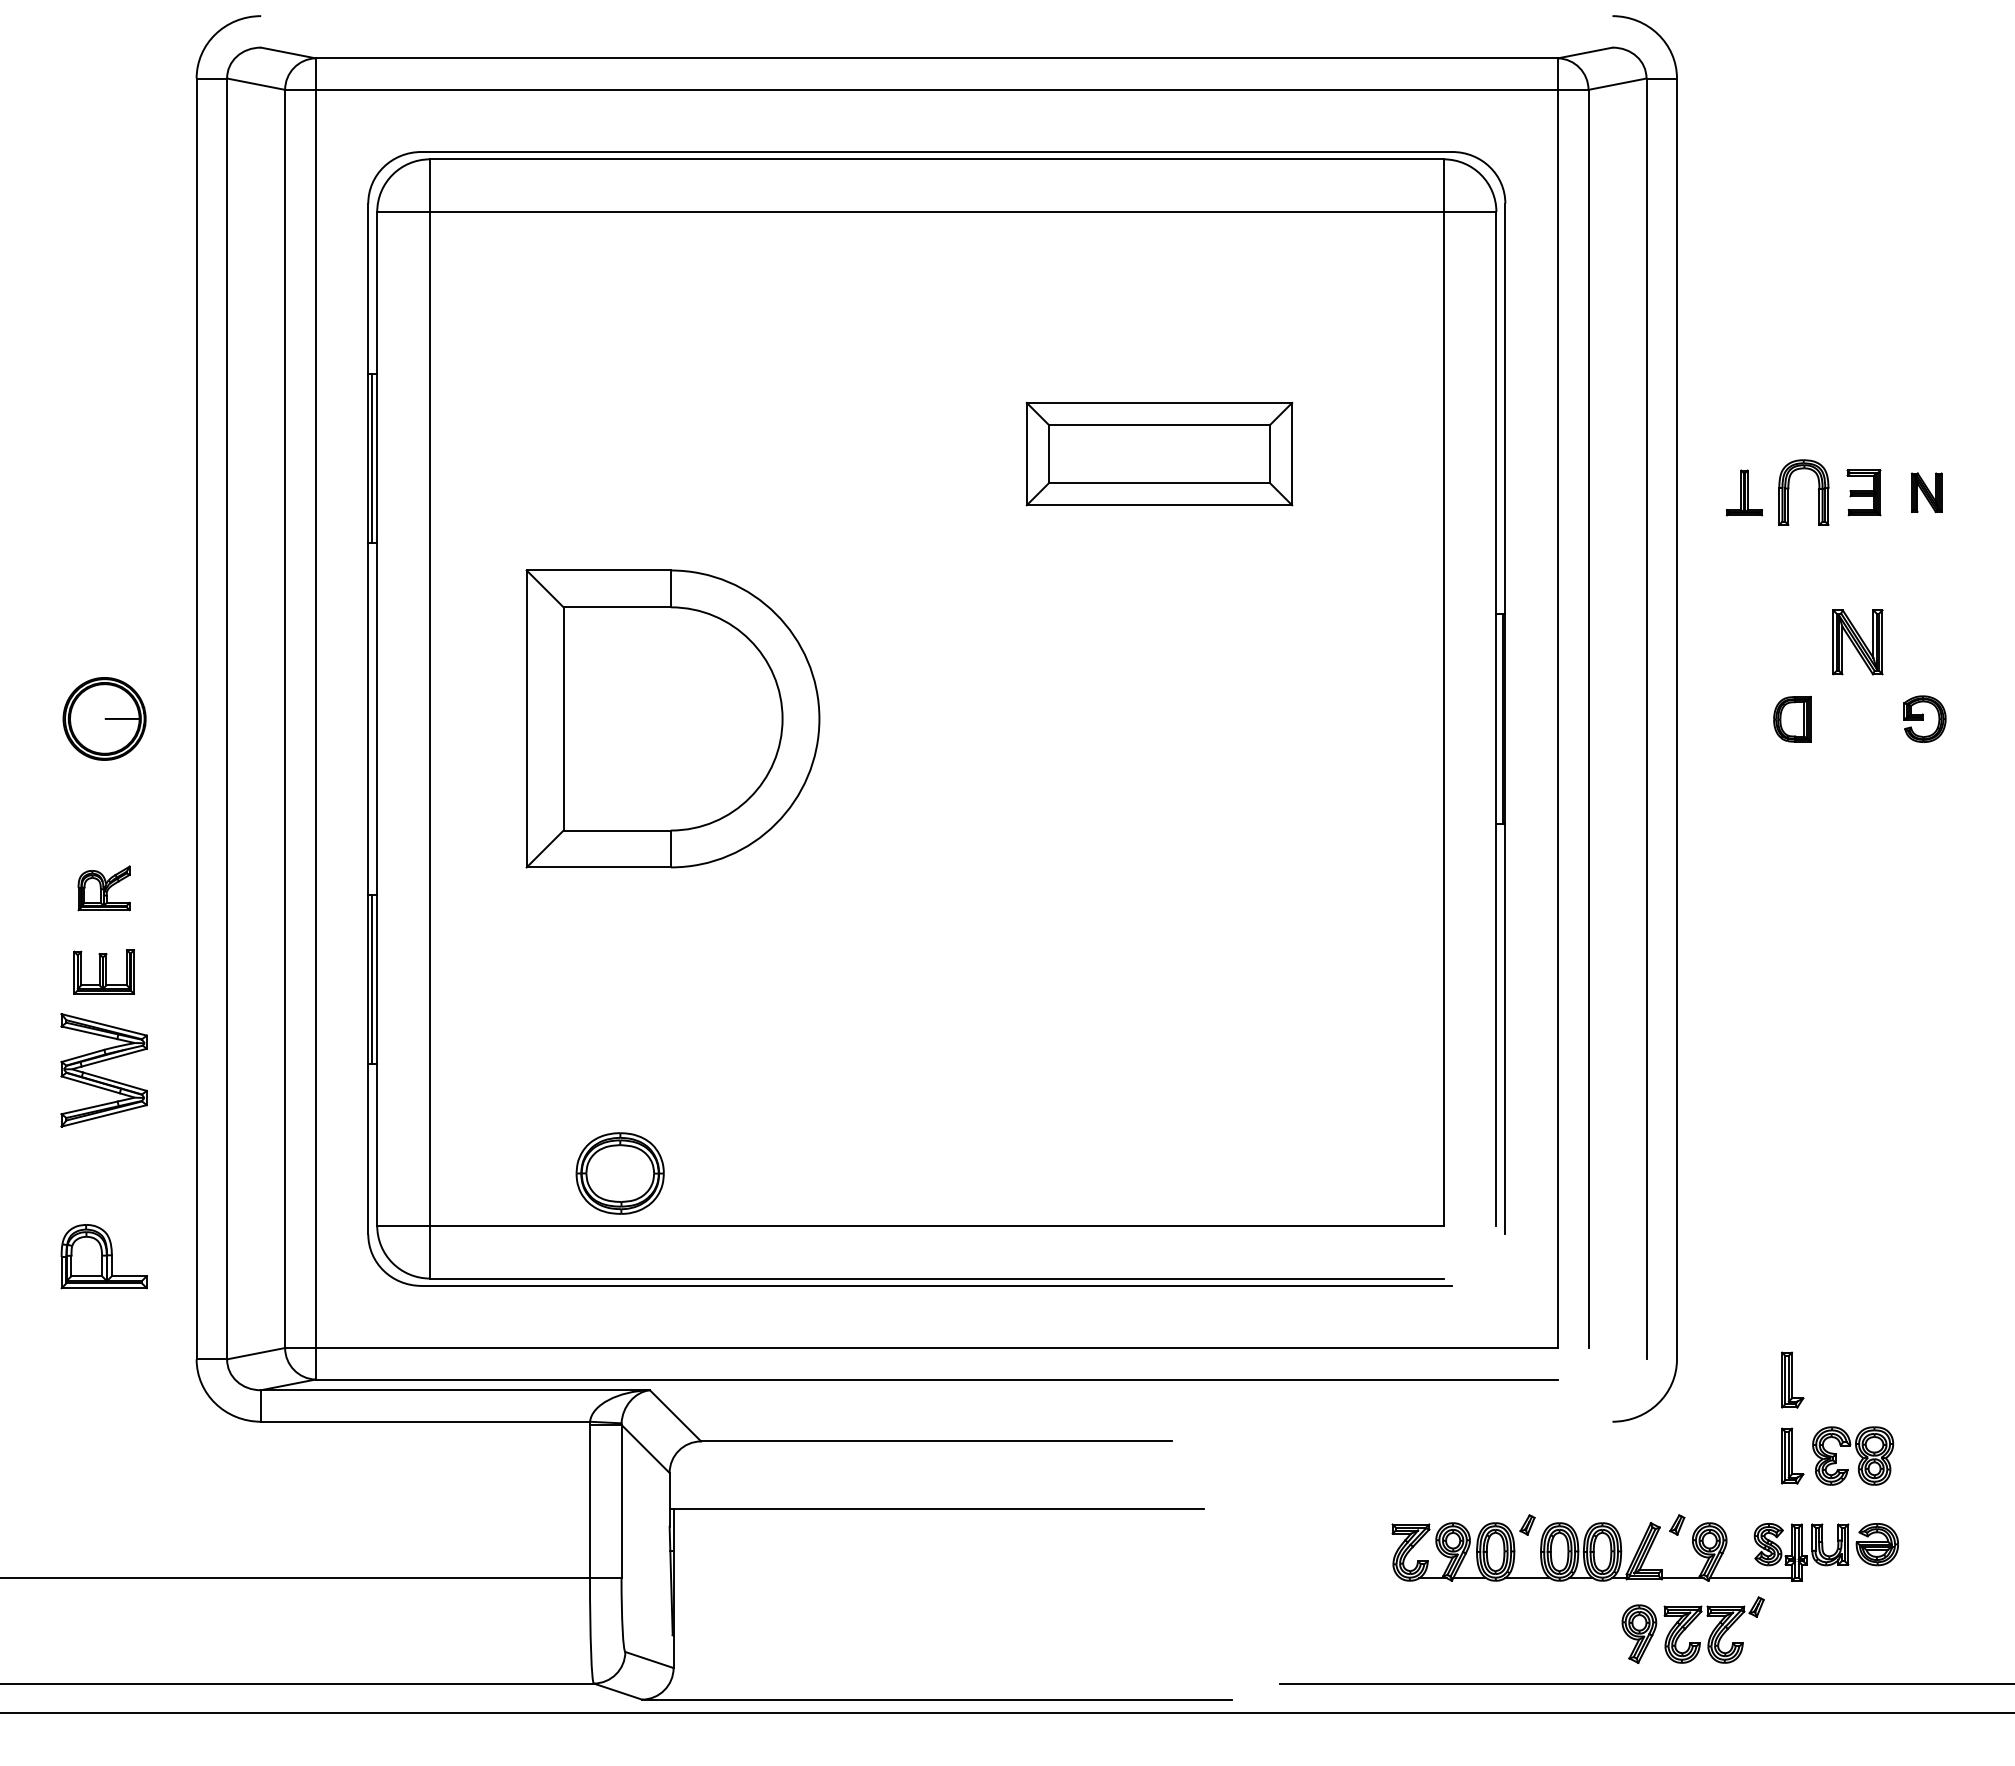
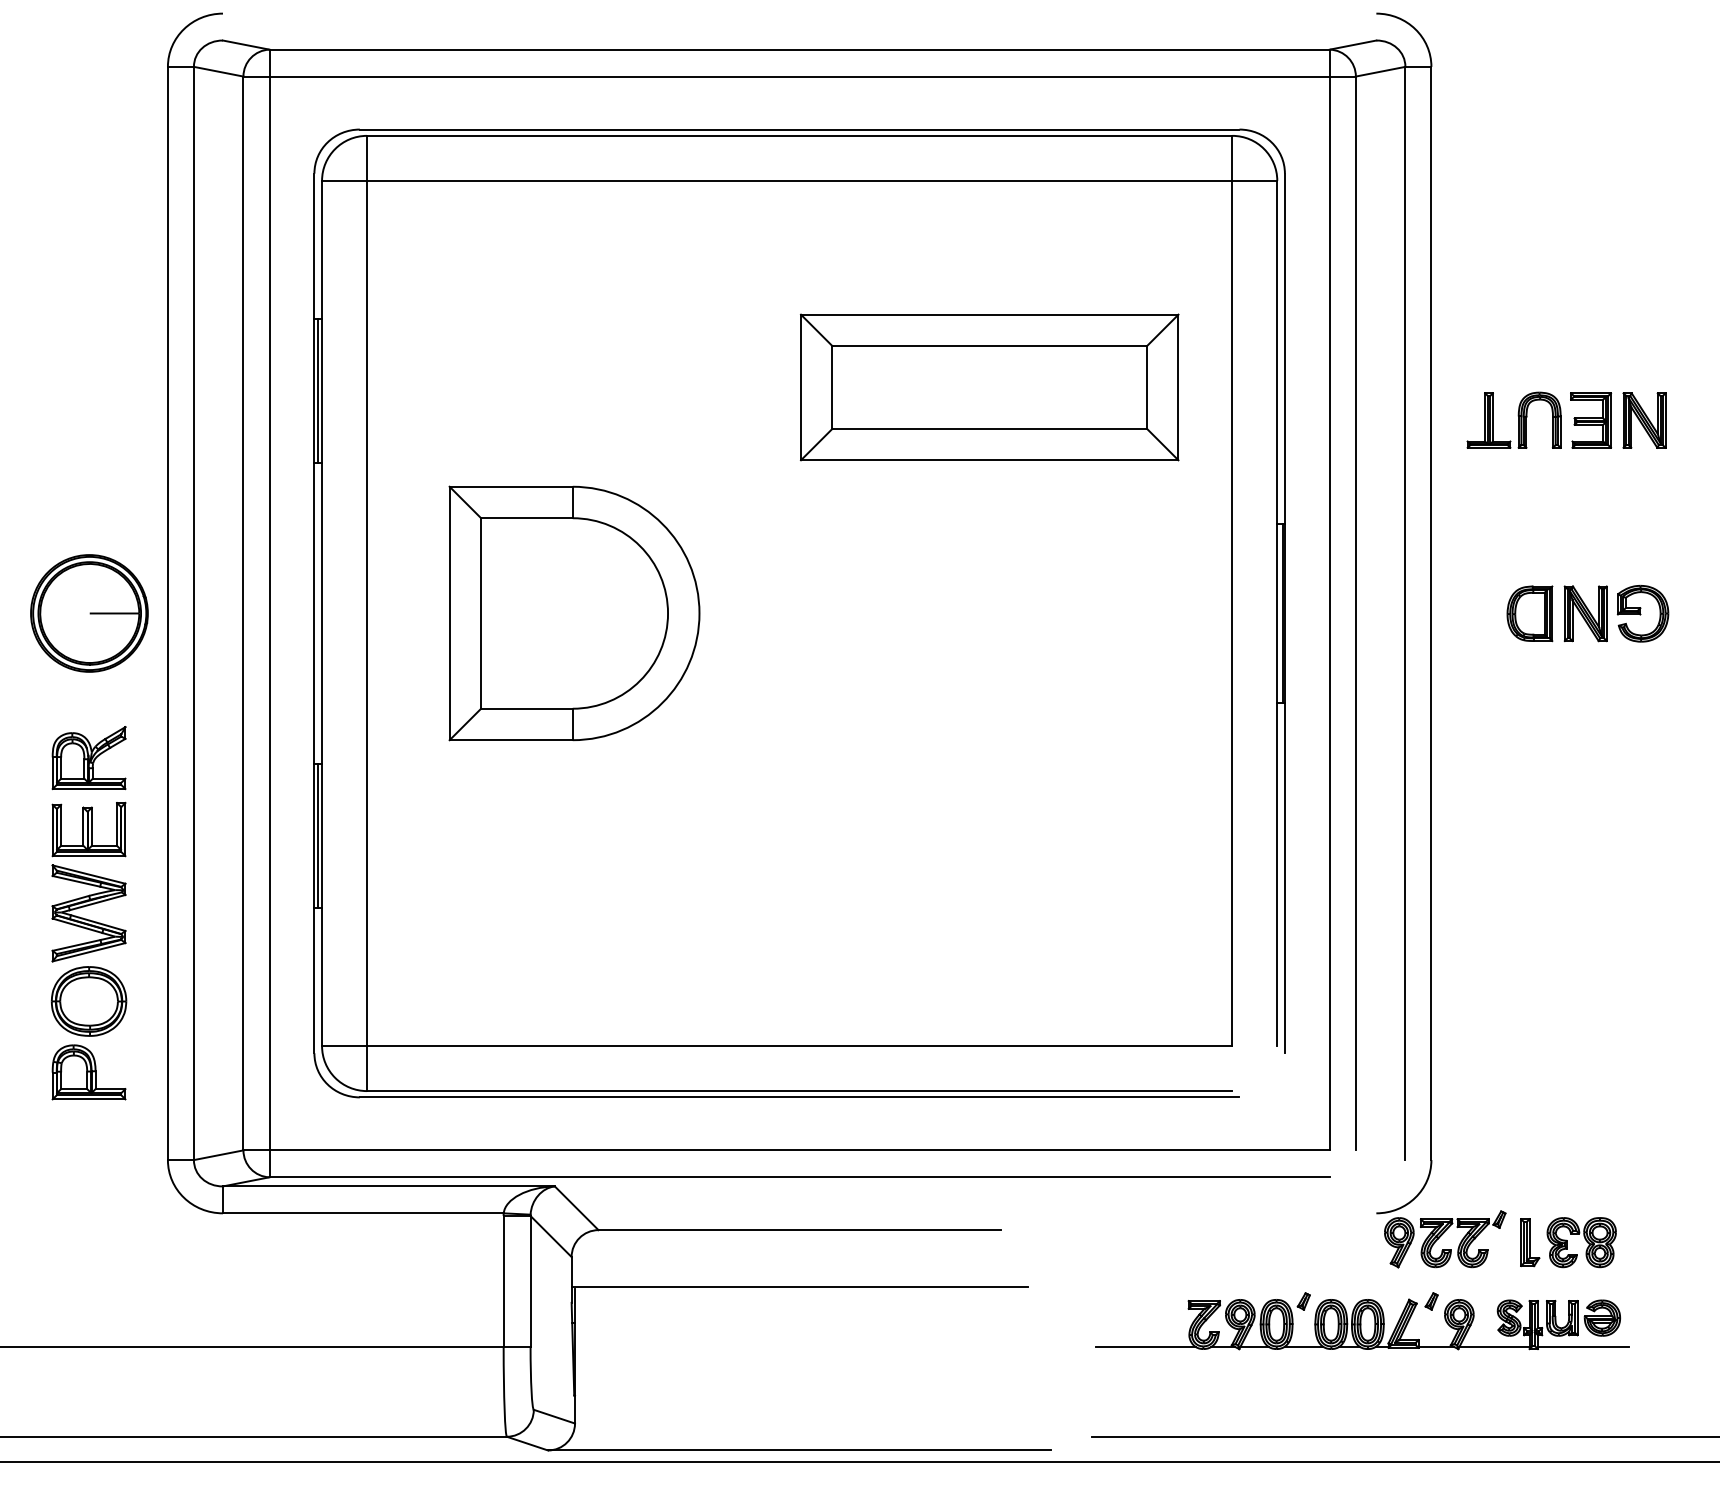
part: (1159, 453) -> (989, 386), size x1.67
part: (1744, 492) -> (1489, 420), size x1.43
part: (1863, 492) -> (1590, 420), size x1.43
part: (1926, 492) -> (1644, 420), size x1.67
part: (1857, 642) -> (1585, 613), moved
part: (104, 718) -> (89, 613), size x1.67
part: (1924, 718) -> (1642, 613), size x1.43
part: (1792, 719) -> (1529, 613), size x1.43
part: (103, 888) -> (88, 758), size x1.67
part: (103, 971) -> (88, 829), size x1.43
part: (619, 1173) -> (88, 1001), moved
part: (1792, 1379) -> (1529, 1177), removed
line: (1341, 1578) -> (1145, 1347), added
line: (1854, 1578) -> (1582, 1347), added
part: (1692, 1629) -> (1444, 1238), moved

